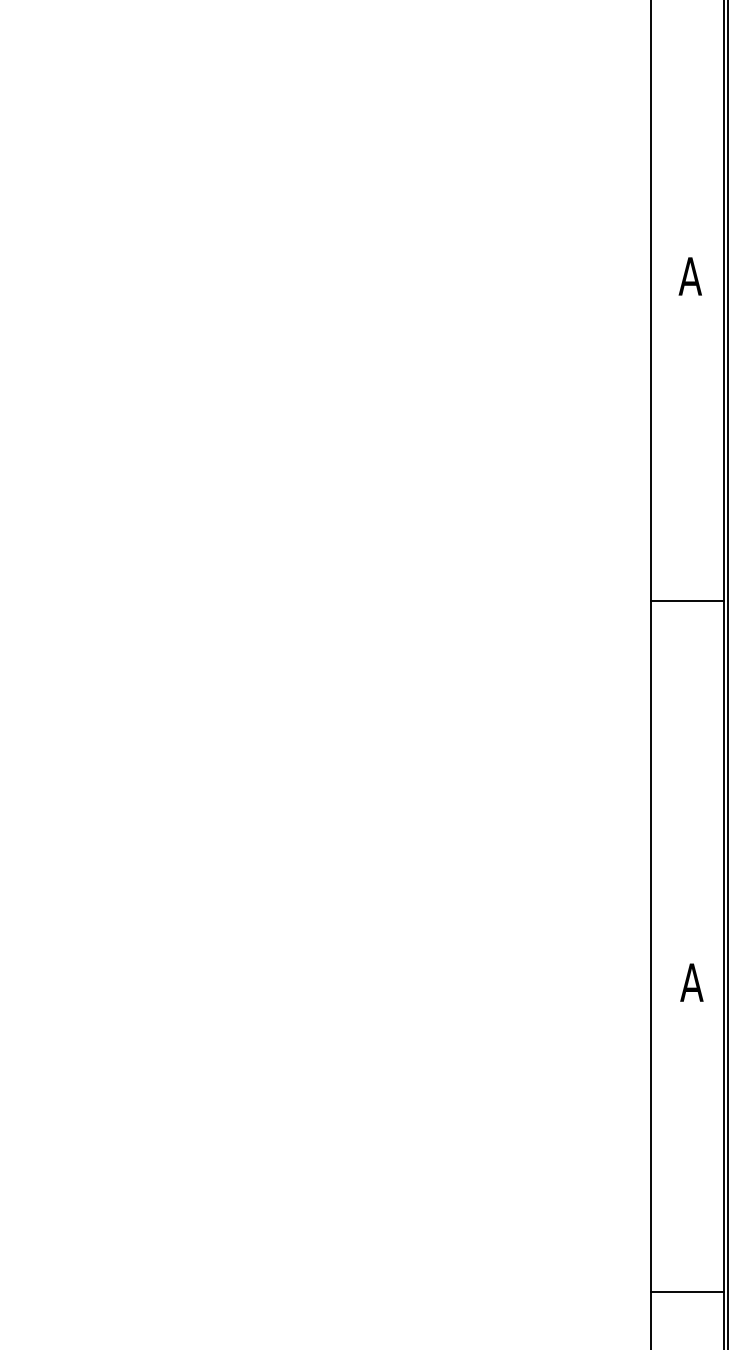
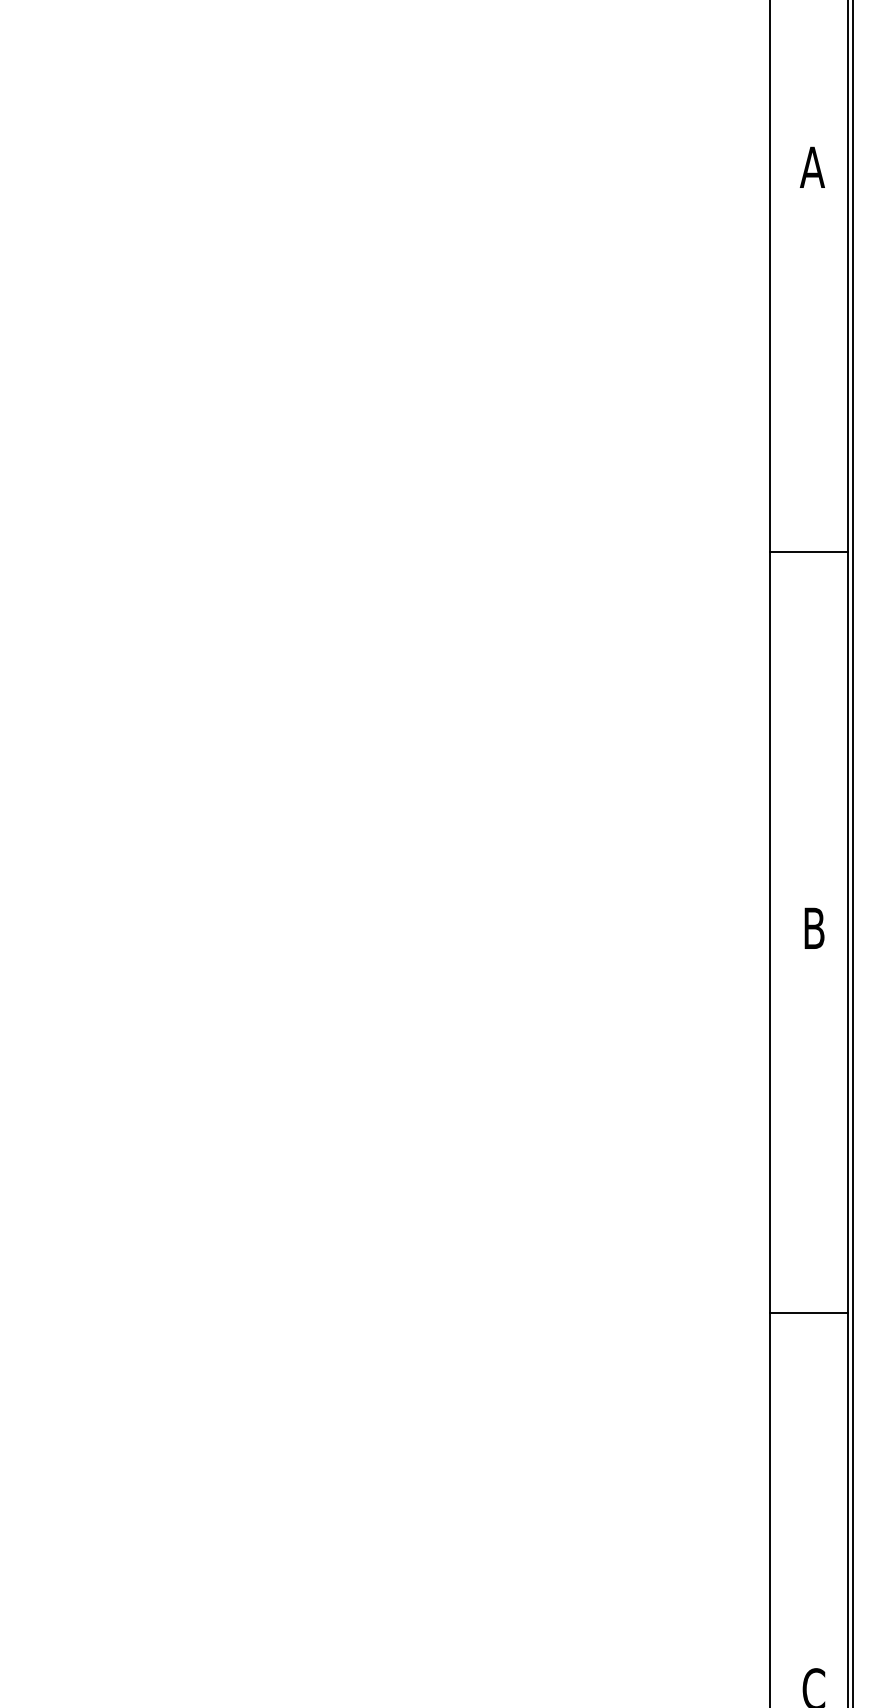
line: (687, 600) -> (809, 551), moved
text: (691, 981) -> (813, 927), A -> B
line: (687, 1291) -> (809, 1312), moved

